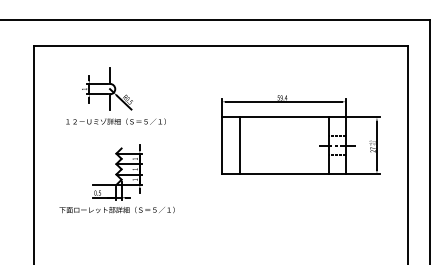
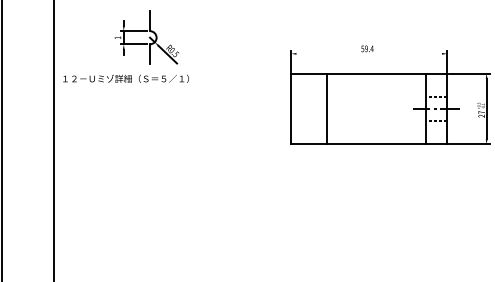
line: (283, 101) -> (368, 53), removed
text: (115, 121) -> (125, 78), moved
line: (240, 145) -> (327, 108), moved
part: (116, 178) -> (158, 150), removed

